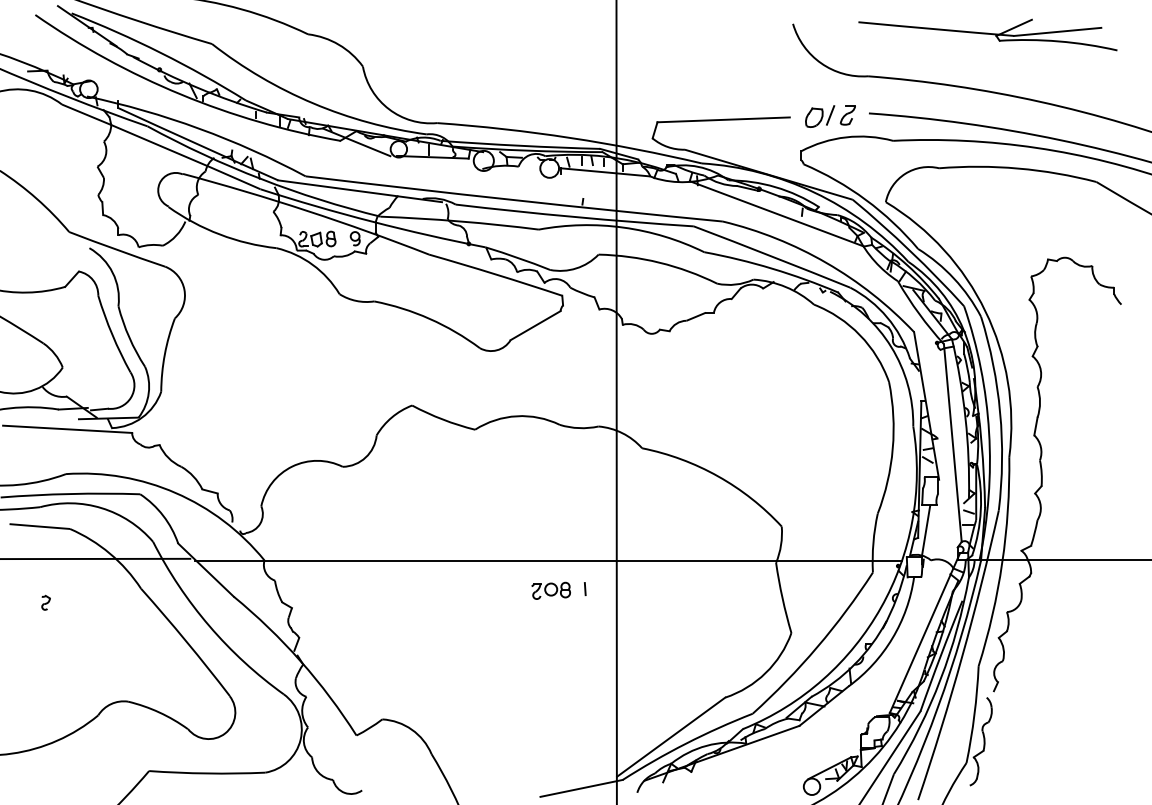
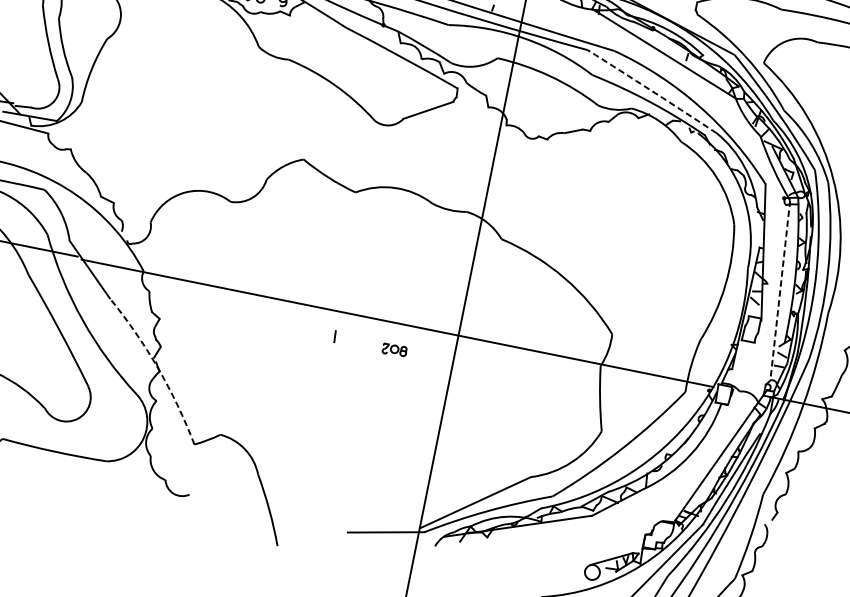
arc: (772, 256) -> (652, 91), solid -> dashed
line: (952, 443) -> (779, 290), solid -> dashed
line: (926, 529) -> (741, 363), removed
line: (585, 589) -> (335, 337), moved
part: (550, 590) -> (394, 349), size x0.7
arc: (300, 661) -> (157, 368), solid -> dashed

